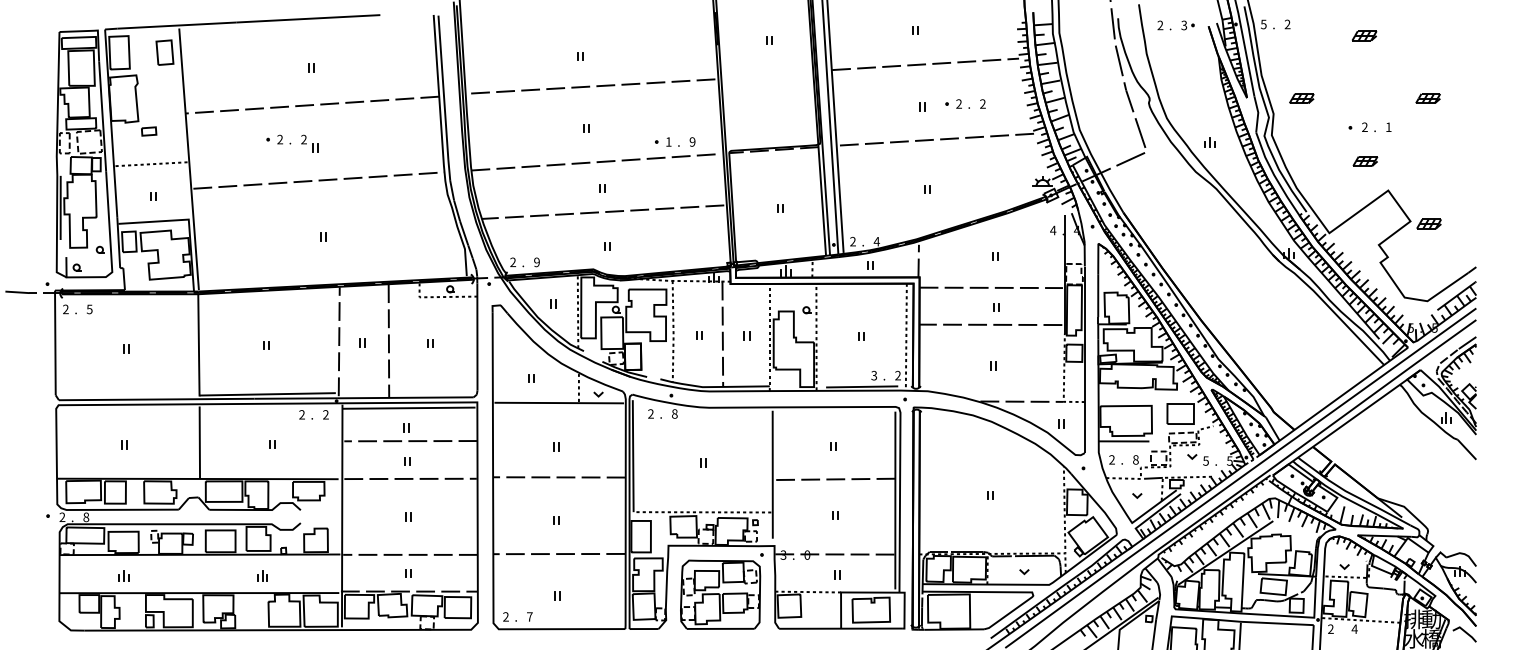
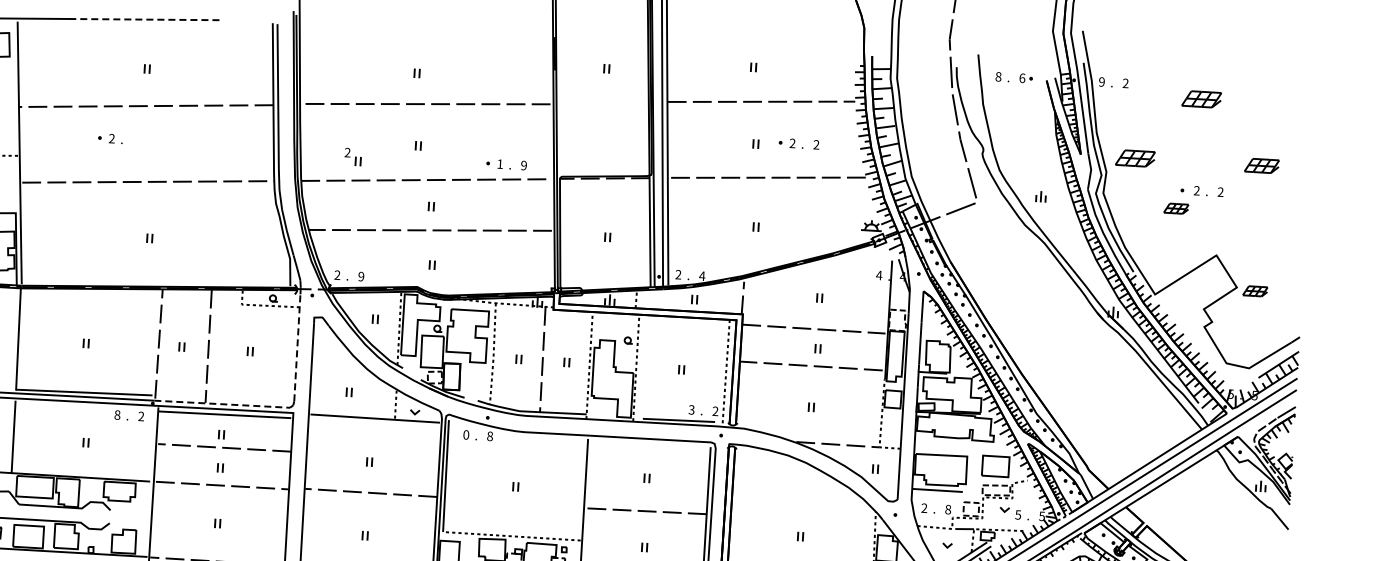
line: (307, 18) -> (146, 19), solid -> dashed
text: (1263, 24) -> (1101, 82), 5 -> 9
text: (1160, 25) -> (998, 76), 2 -> 8
text: (1184, 25) -> (1022, 78), 3 -> 6
part: (1364, 35) -> (1201, 99), size x1.6
part: (1301, 98) -> (1135, 158), size x1.6
part: (1427, 98) -> (1261, 165), size x1.4
text: (1388, 126) -> (1220, 191), 1 -> 2
part: (309, 143) -> (352, 156), moved
part: (1365, 161) -> (1176, 208), moved
line: (477, 337) -> (297, 348), solid -> dashed
line: (405, 397) -> (221, 403), solid -> dashed
text: (650, 413) -> (465, 434), 2 -> 0
text: (302, 414) -> (117, 414), 2 -> 8

